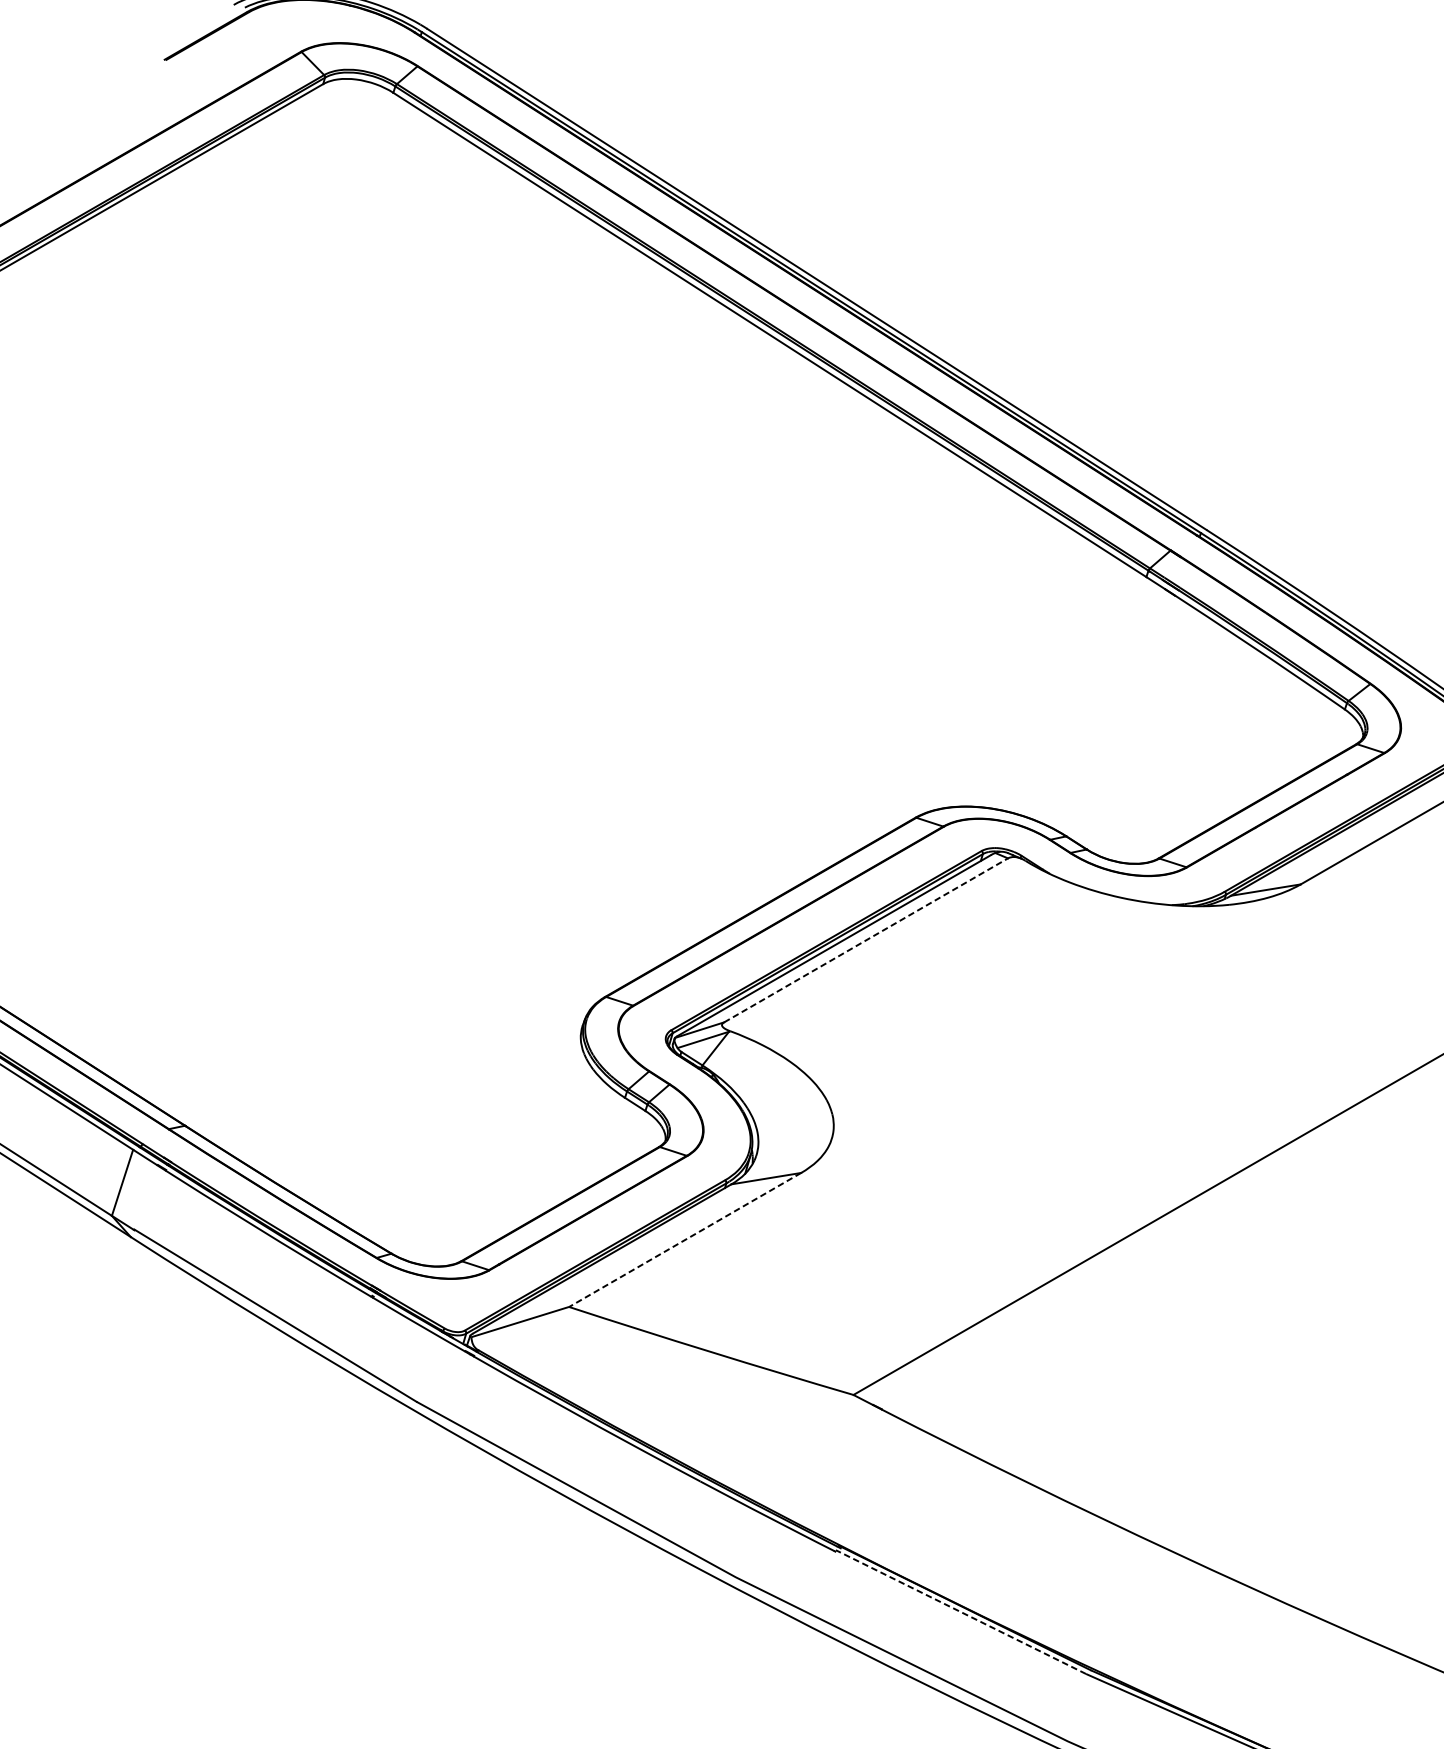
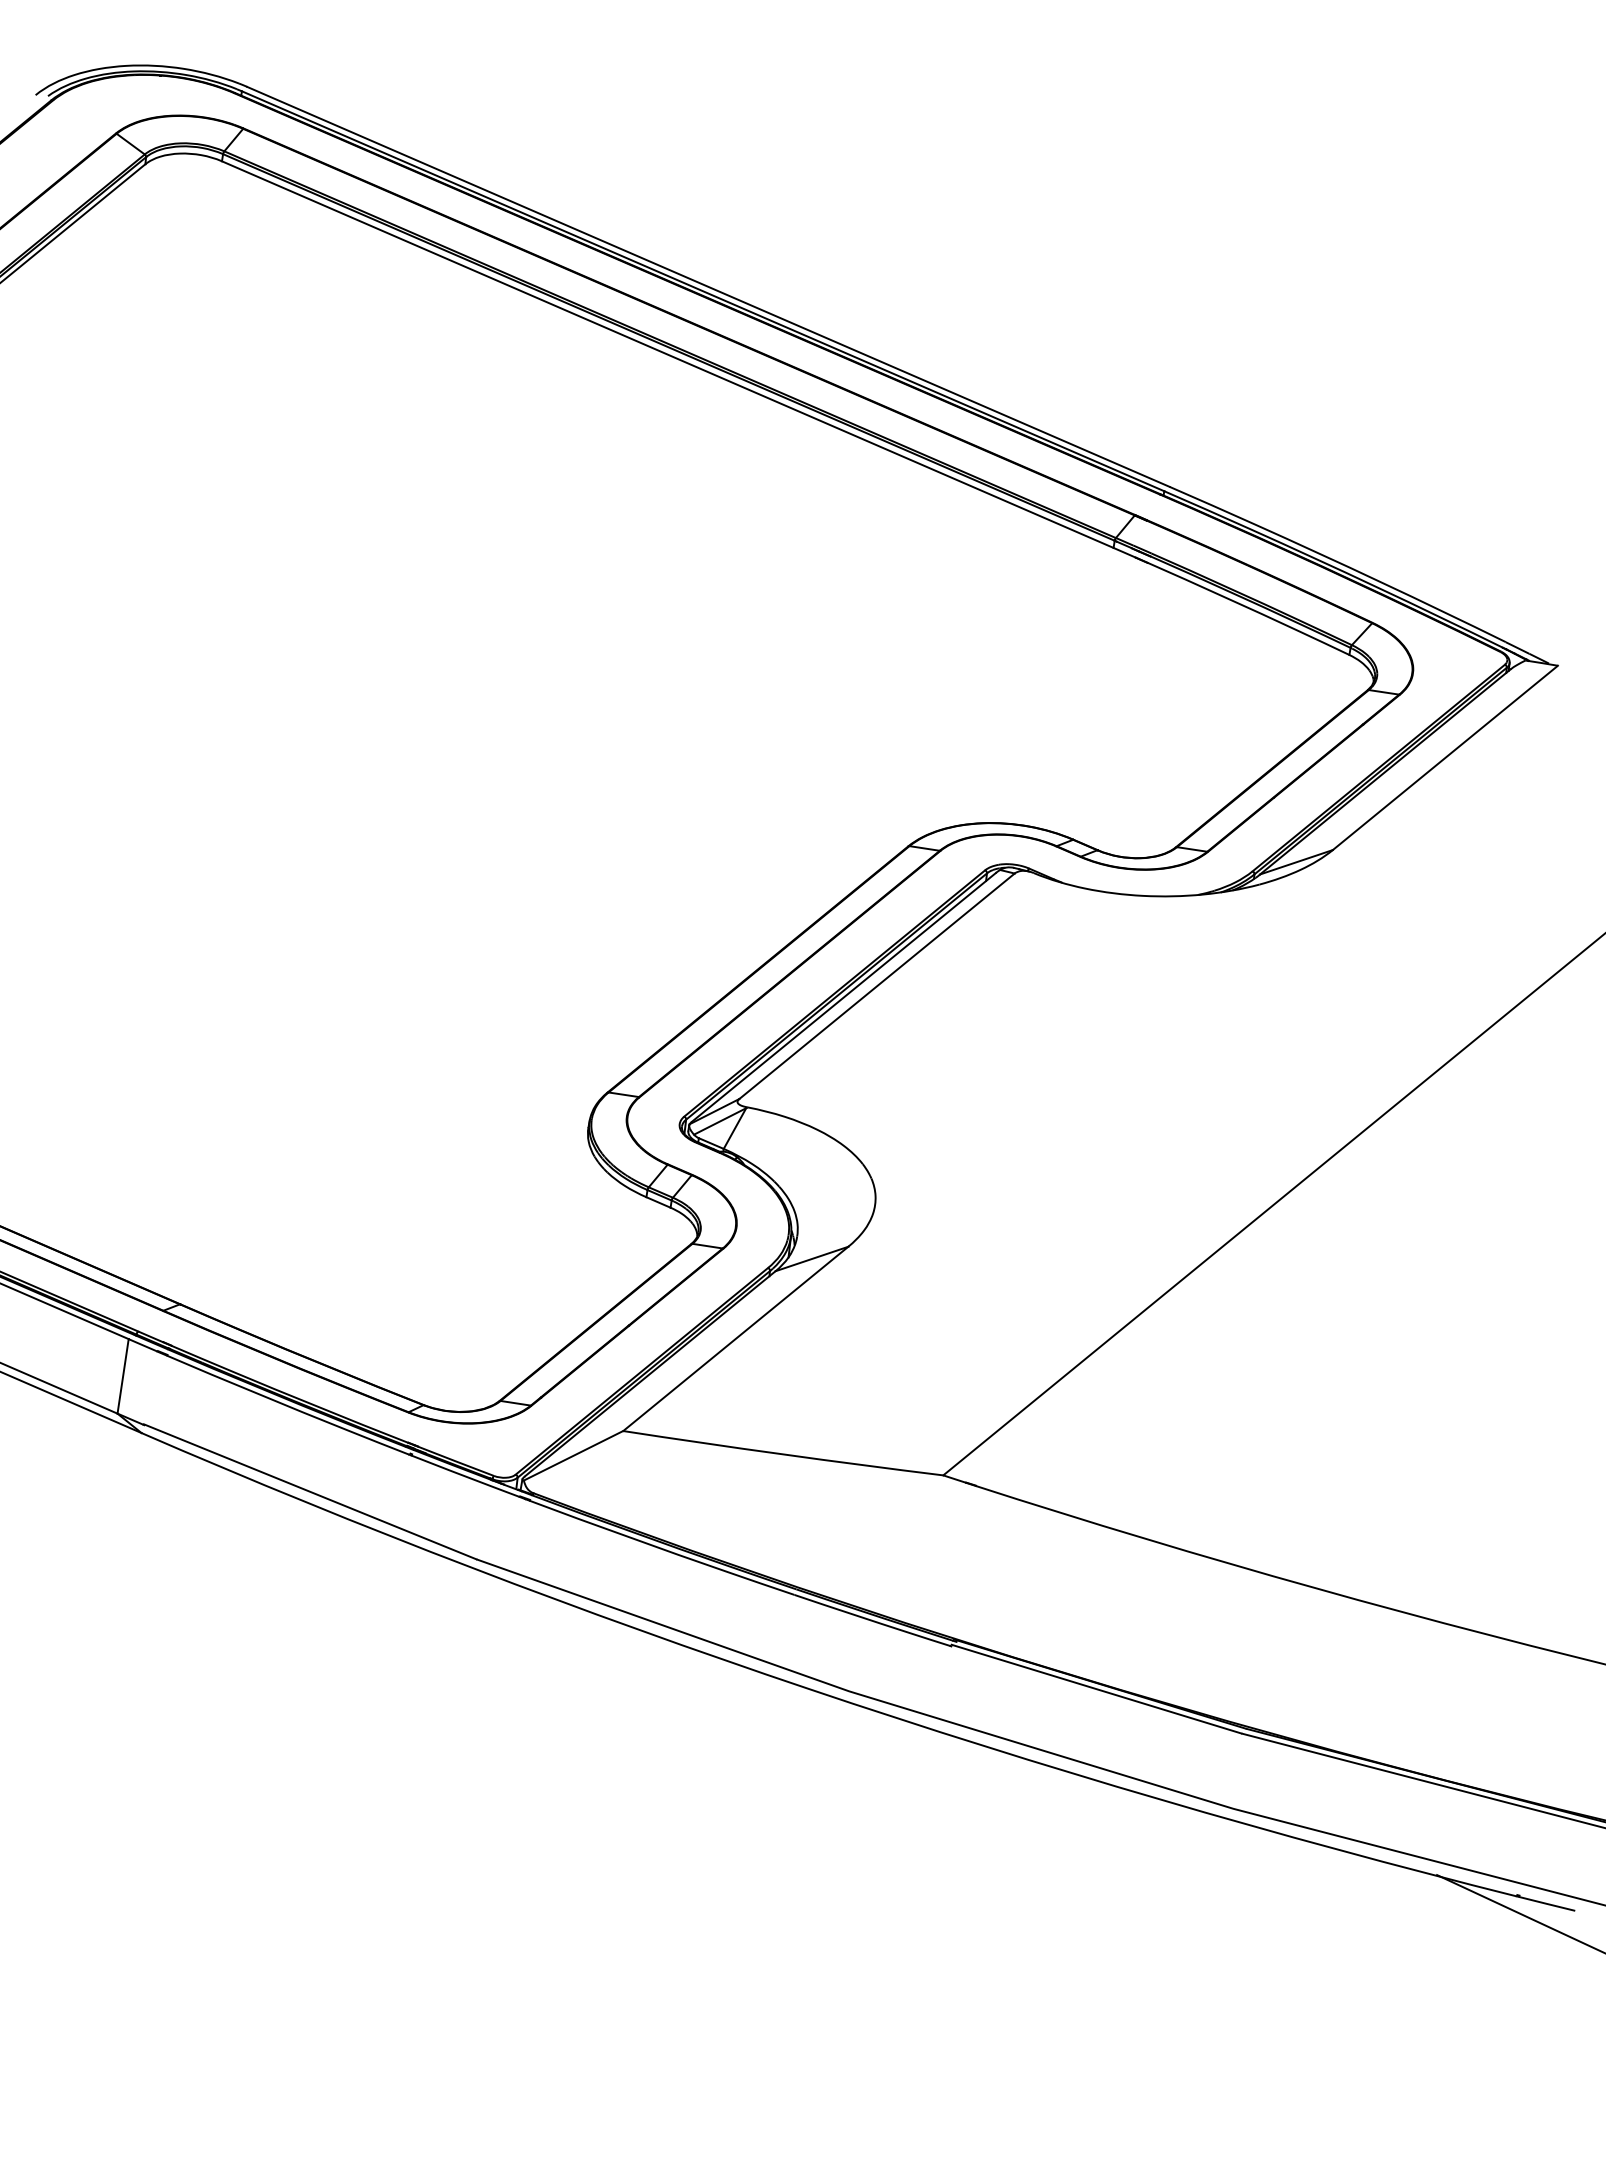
line: (866, 940) -> (877, 986), dashed -> solid
line: (684, 1240) -> (735, 1339), dashed -> solid
line: (960, 1612) -> (1096, 1689), dashed -> solid

